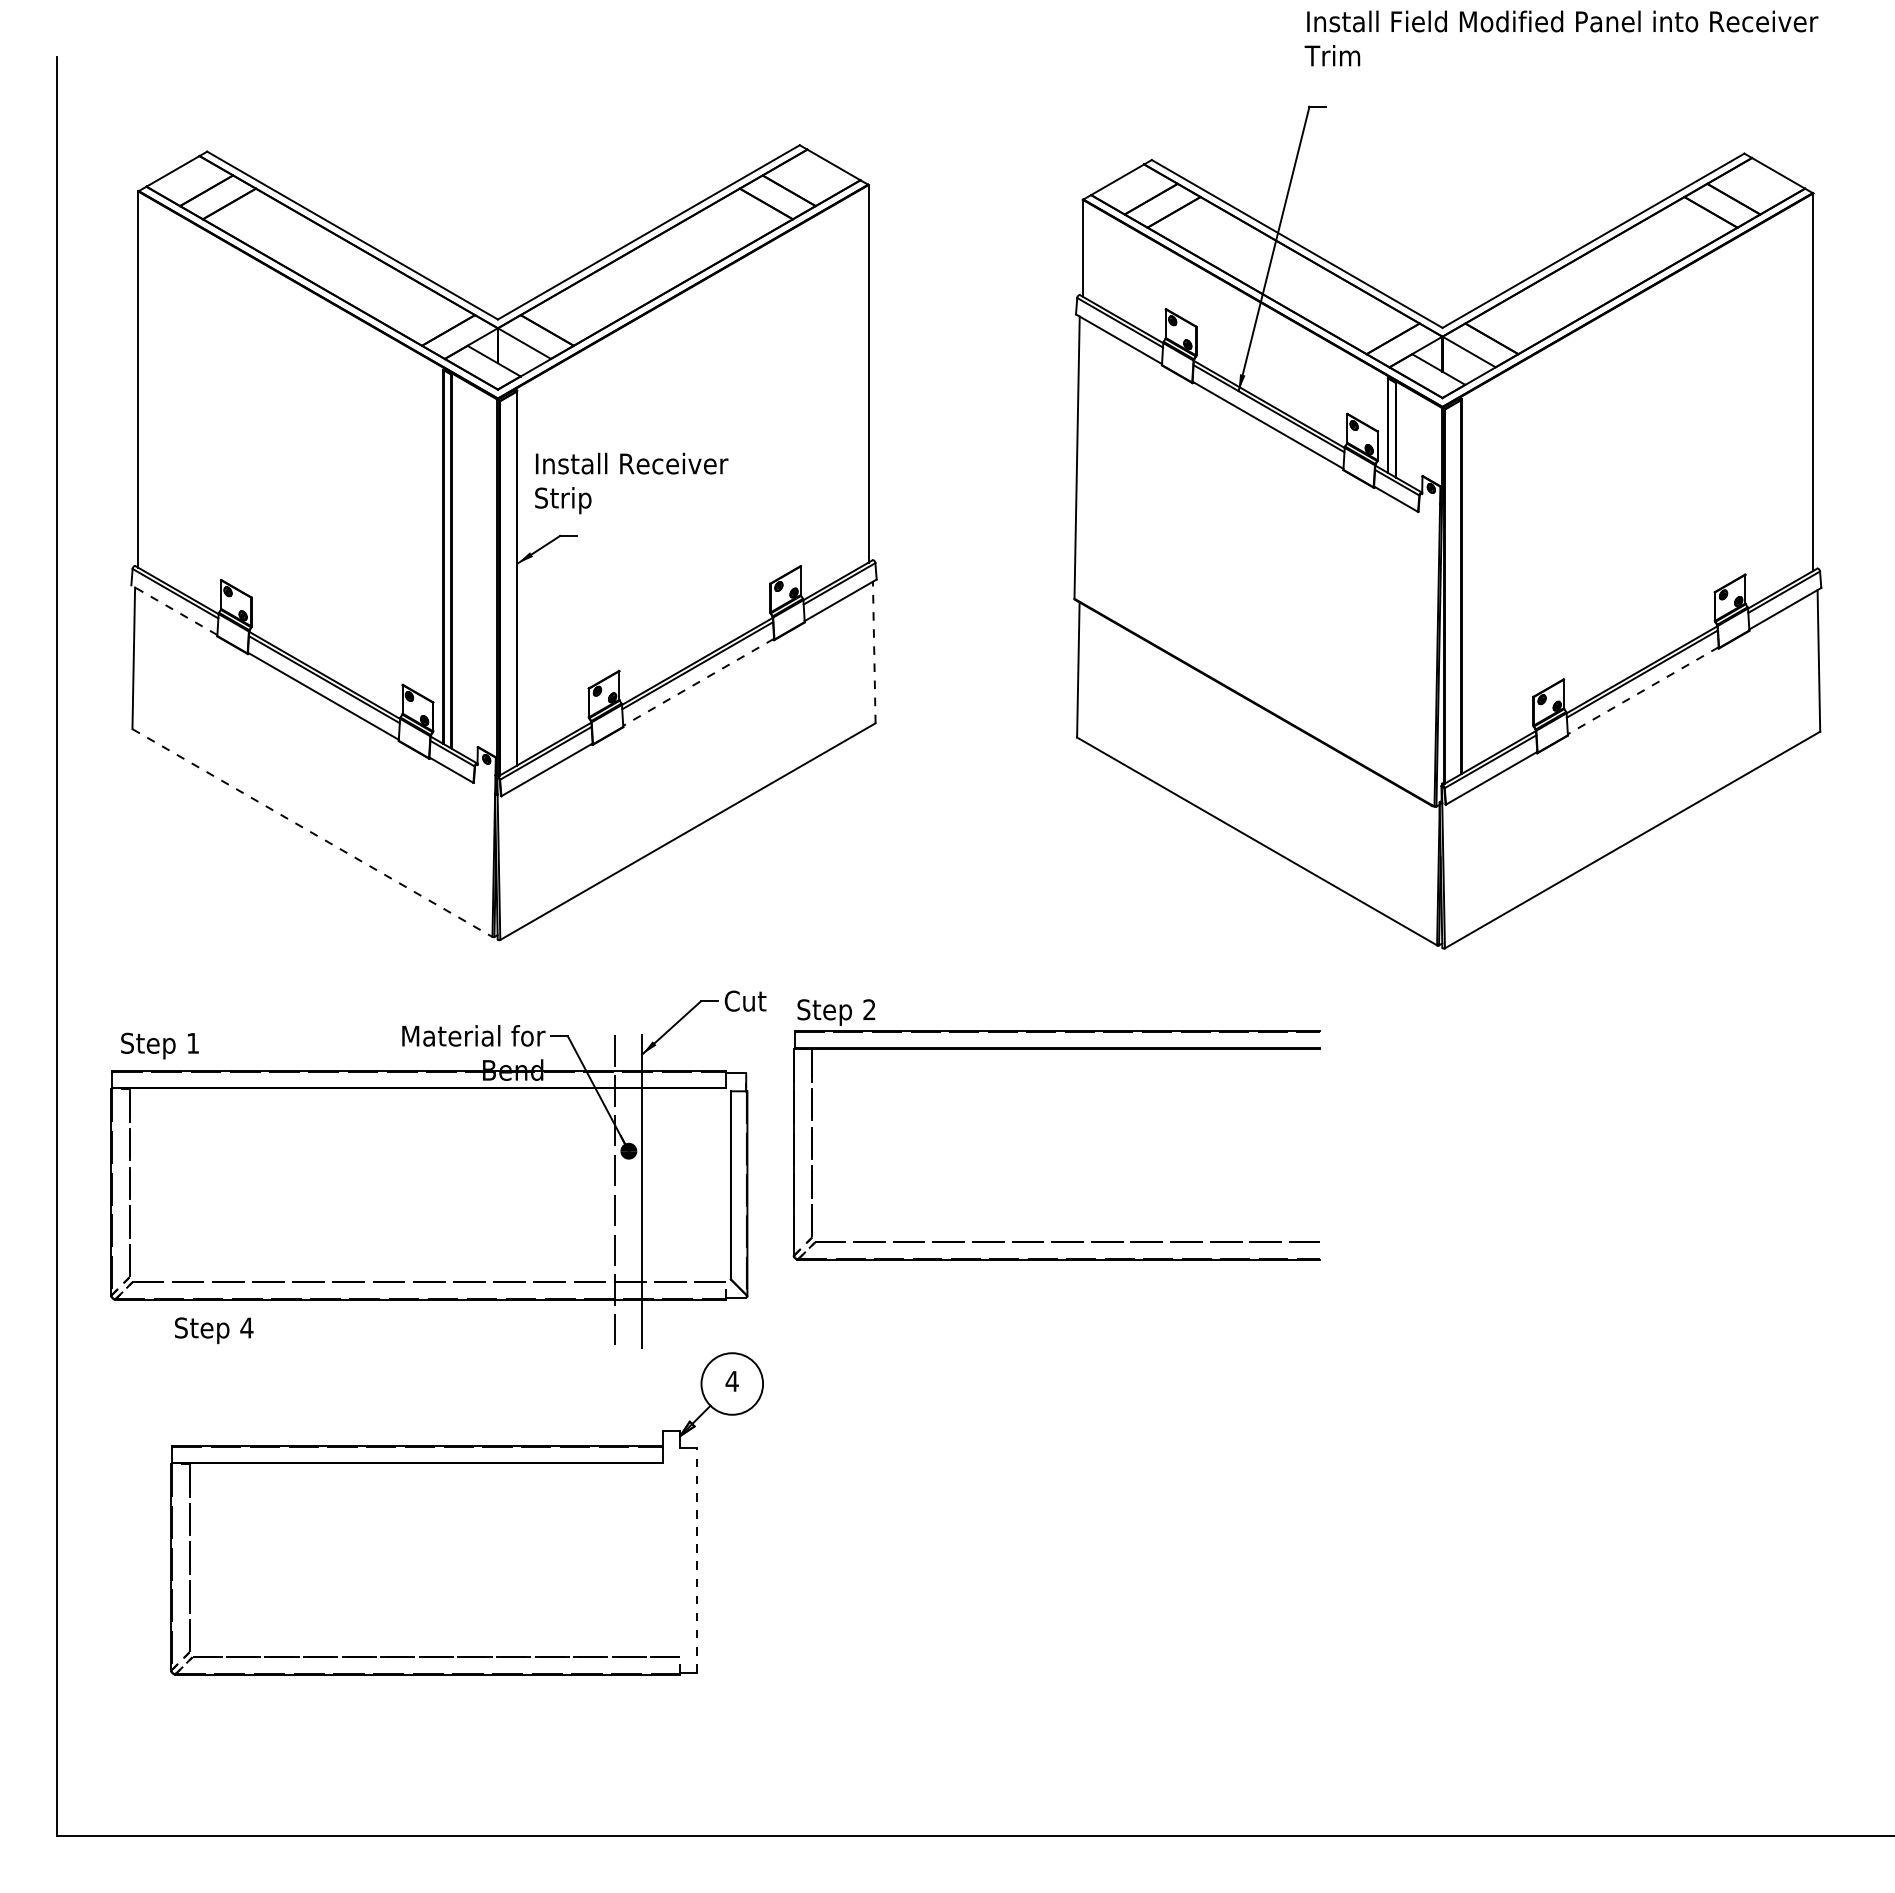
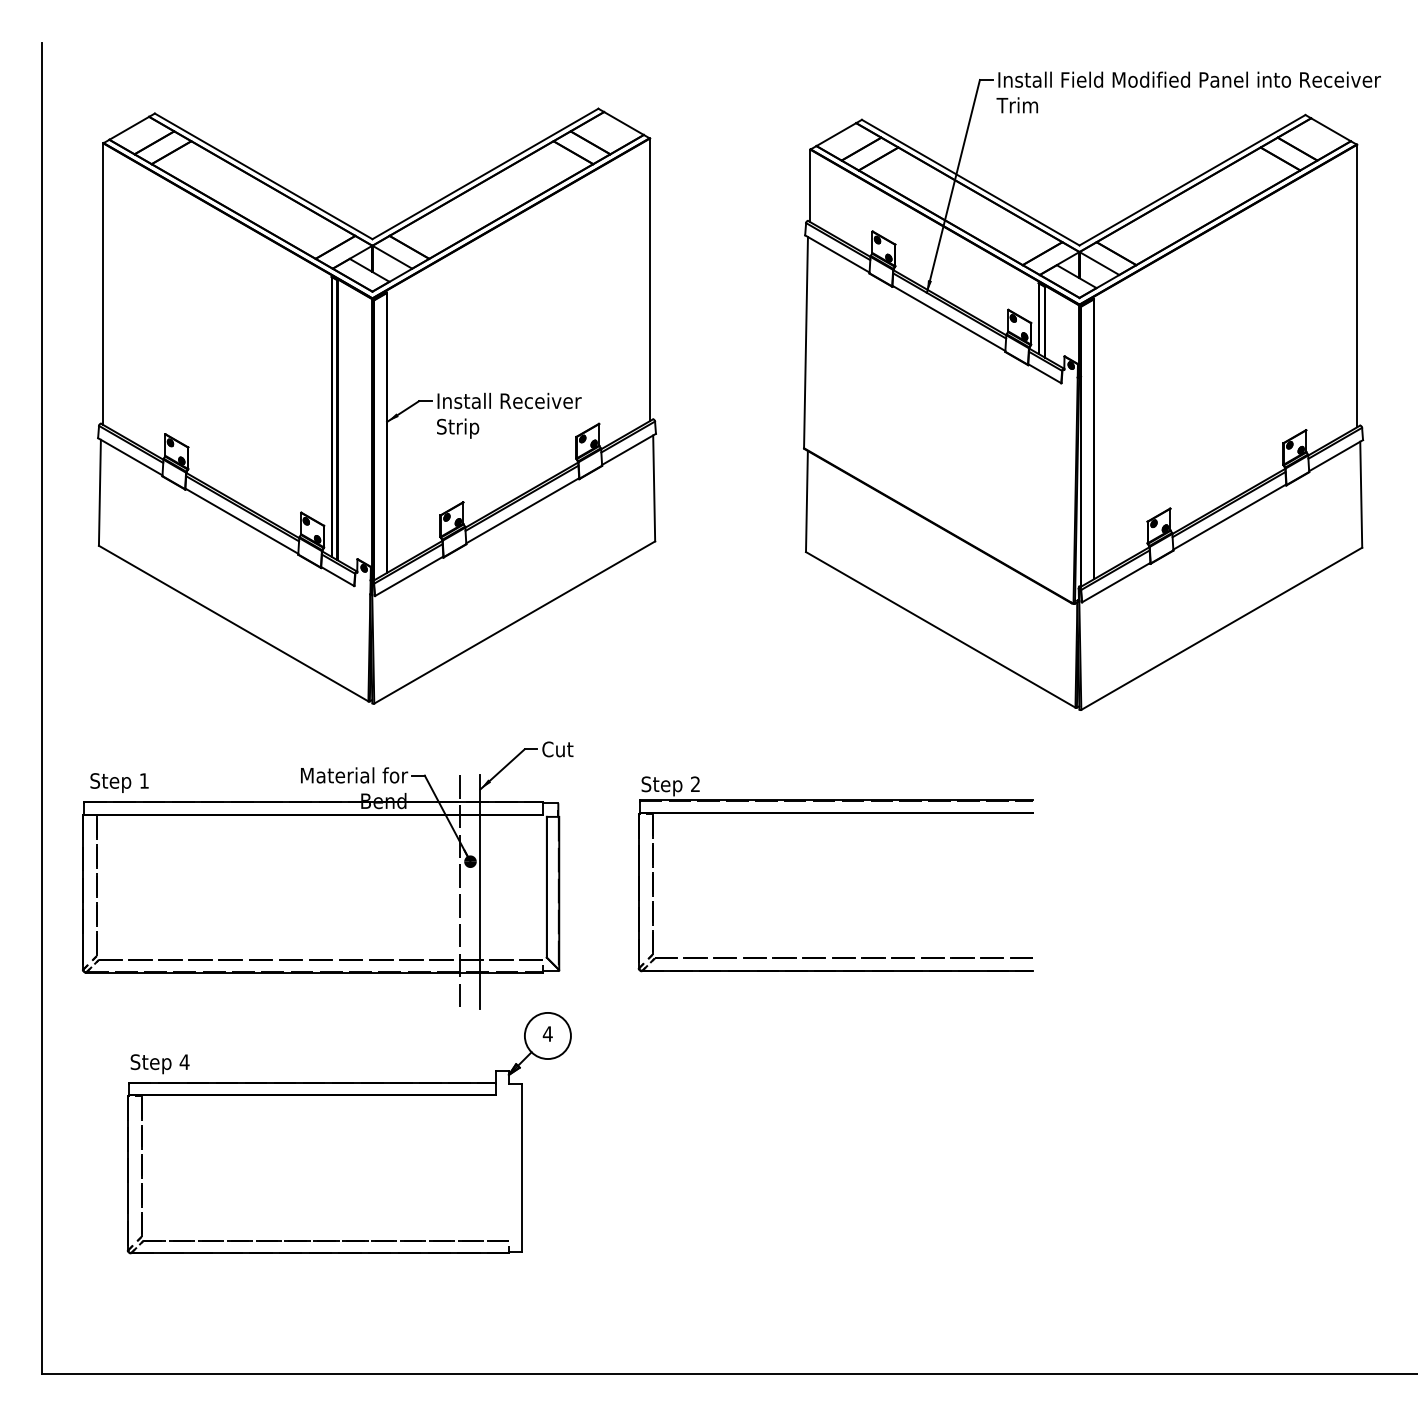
text: (1561, 38) -> (1188, 92), moved
text: (631, 483) -> (509, 415), moved
line: (174, 610) -> (130, 457), dashed -> solid
line: (874, 652) -> (654, 488), dashed -> solid
line: (698, 682) -> (522, 510), dashed -> solid
line: (1642, 690) -> (1229, 516), dashed -> solid
line: (312, 833) -> (233, 623), dashed -> solid
part: (1056, 1049) -> (835, 814), moved
text: (214, 1330) -> (160, 1064), moved
line: (697, 1559) -> (521, 1167), dashed -> solid

